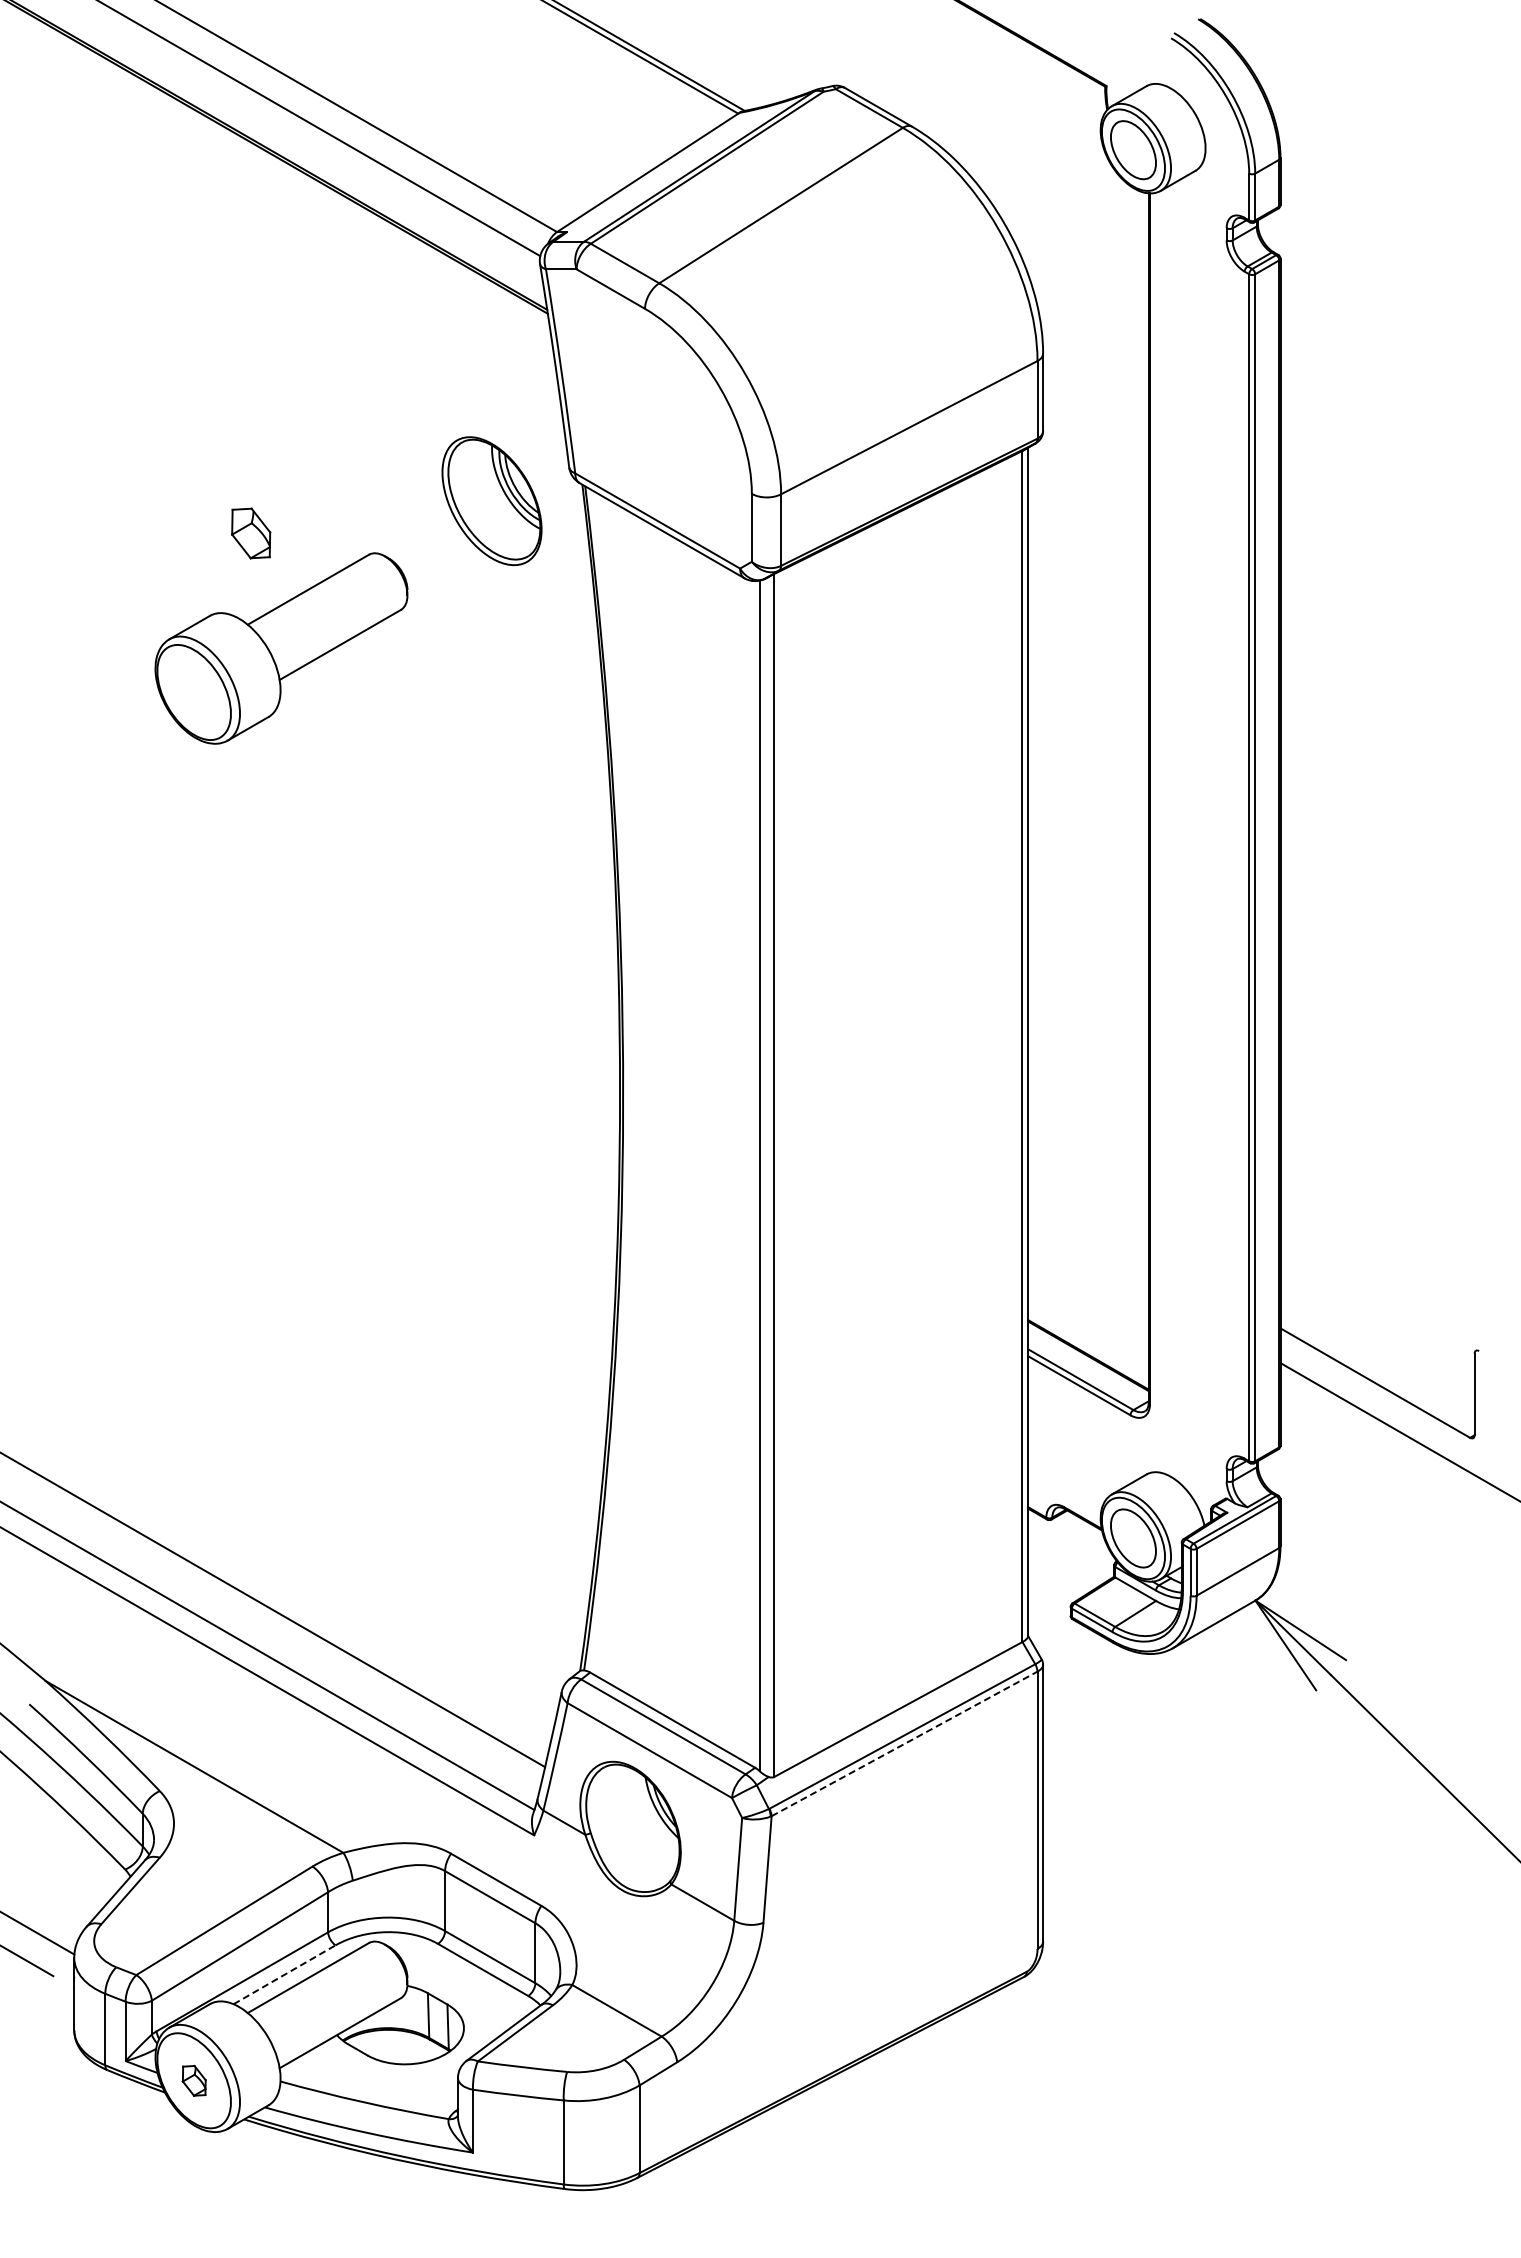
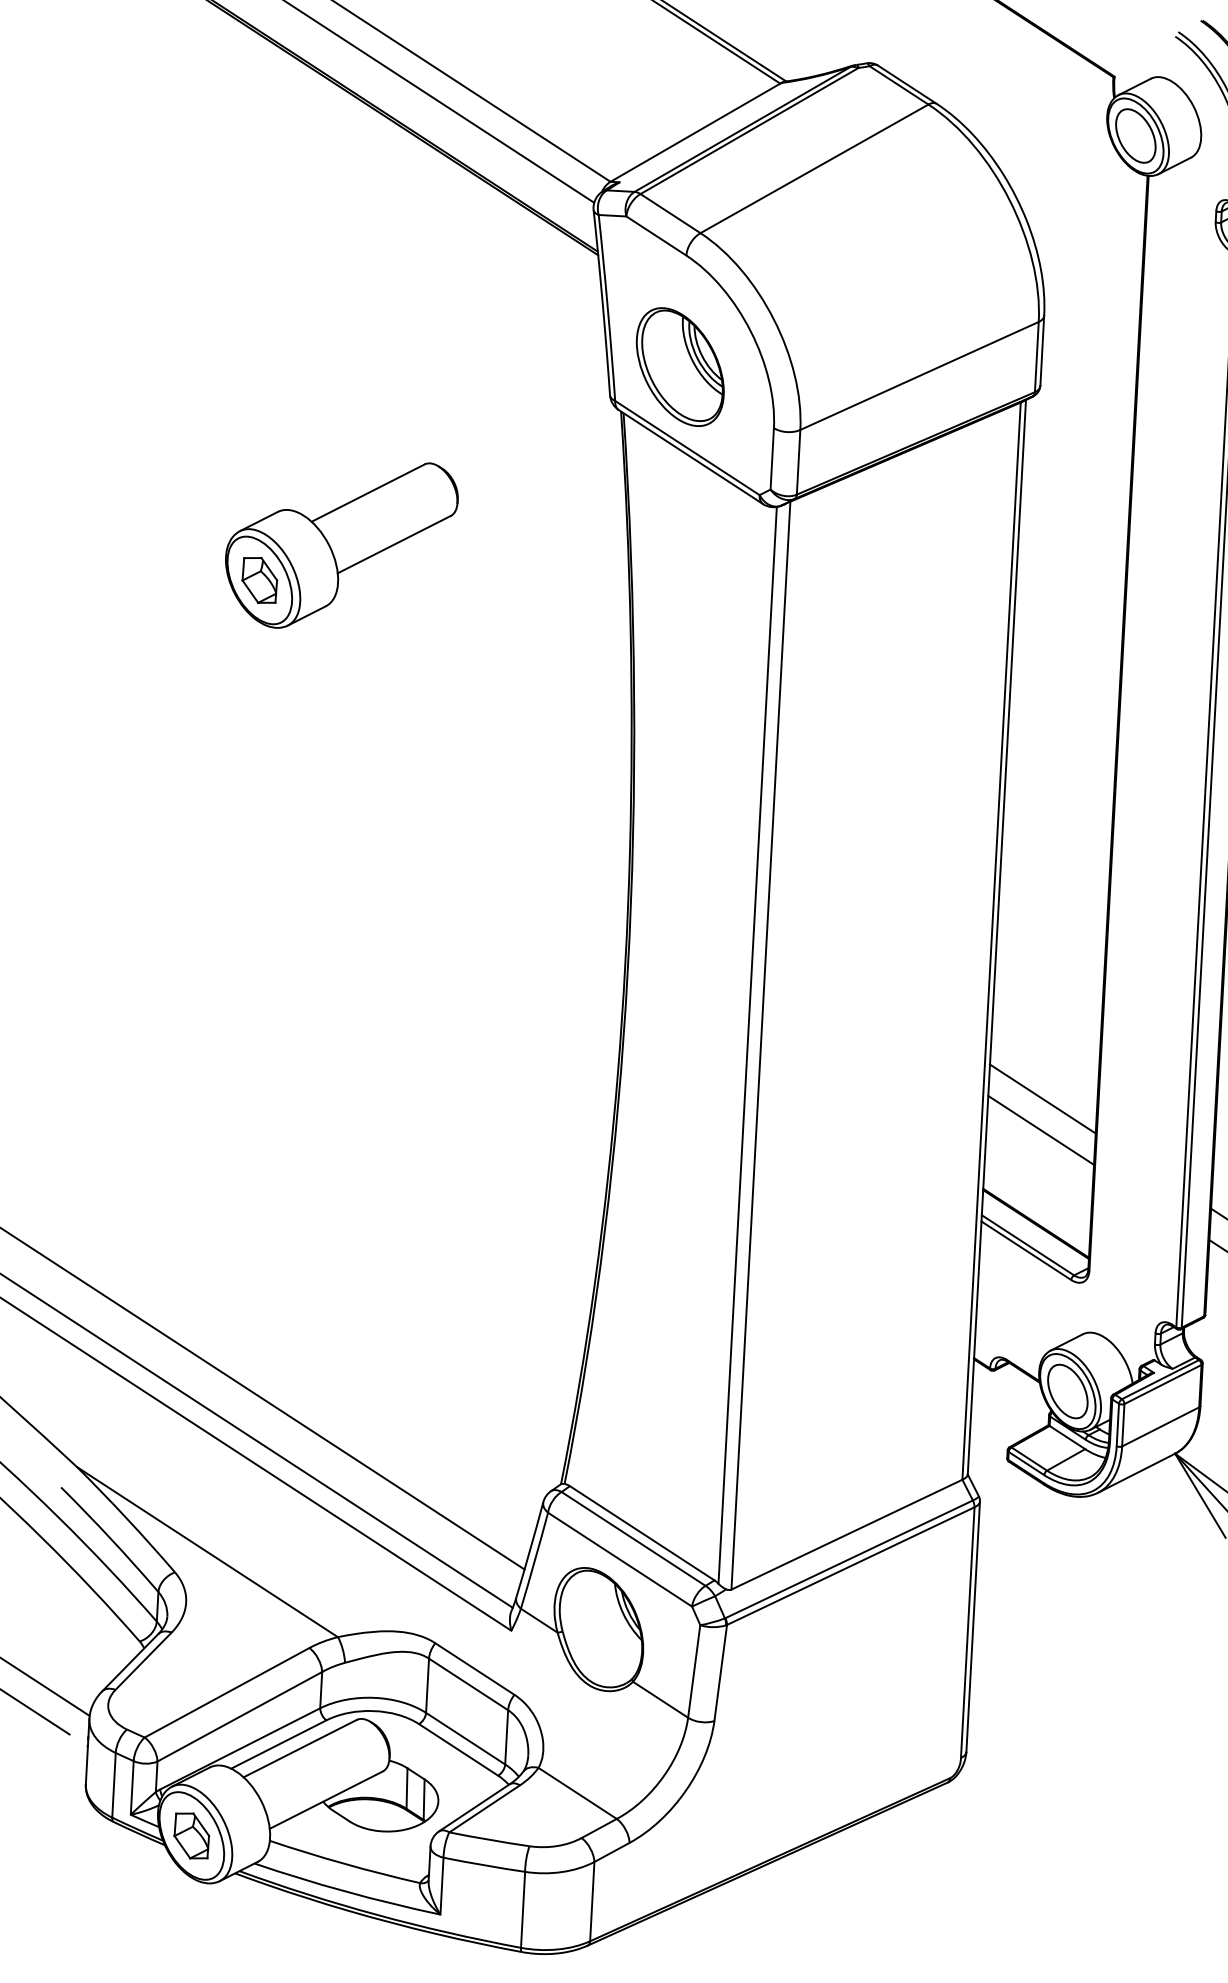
part: (491, 501) -> (679, 367), moved
part: (251, 533) -> (260, 580), moved
line: (1088, 1217) -> (1042, 1099), added
line: (1088, 1252) -> (1041, 1130), added
line: (905, 1743) -> (851, 1565), dashed -> solid
line: (284, 1974) -> (278, 1744), dashed -> solid
part: (194, 2080) -> (192, 1835), size x1.67

